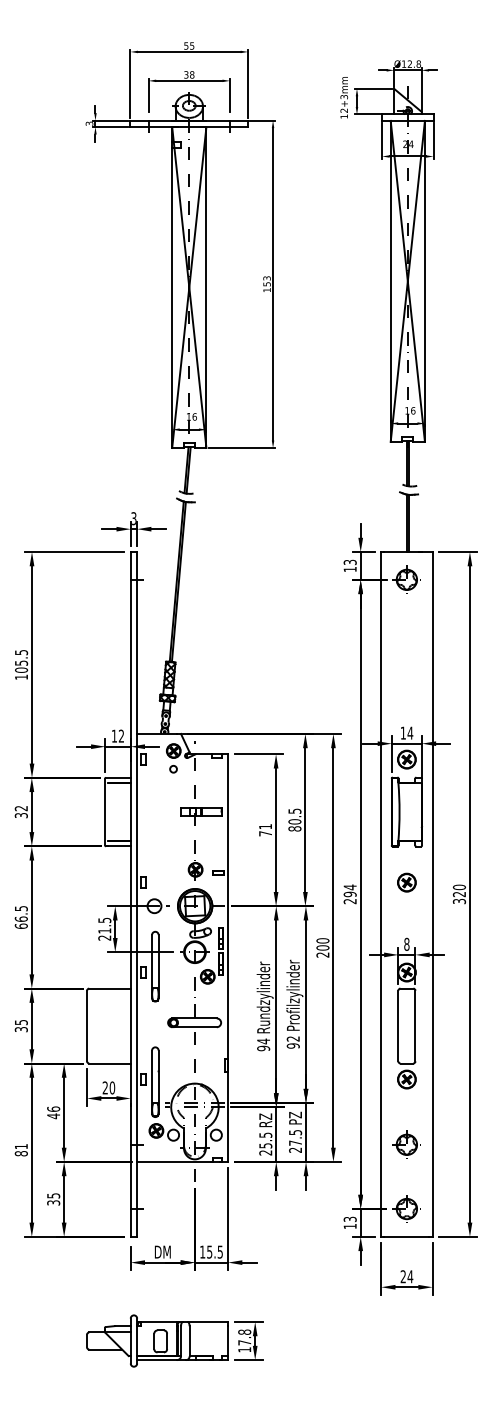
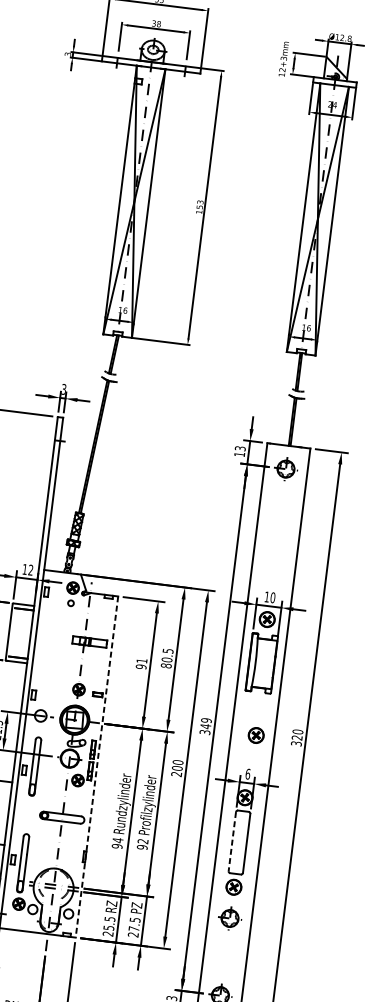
text: (410, 732) -> (273, 597), 14 -> 10
text: (265, 833) -> (141, 666), 71 -> 91
part: (406, 882) -> (255, 735), moved
text: (349, 894) -> (205, 726), 294 -> 349
text: (406, 943) -> (247, 773), 8 -> 6
line: (228, 958) -> (97, 767), solid -> dashed
line: (398, 1026) -> (232, 842), solid -> dashed
part: (406, 1144) -> (229, 918), moved

